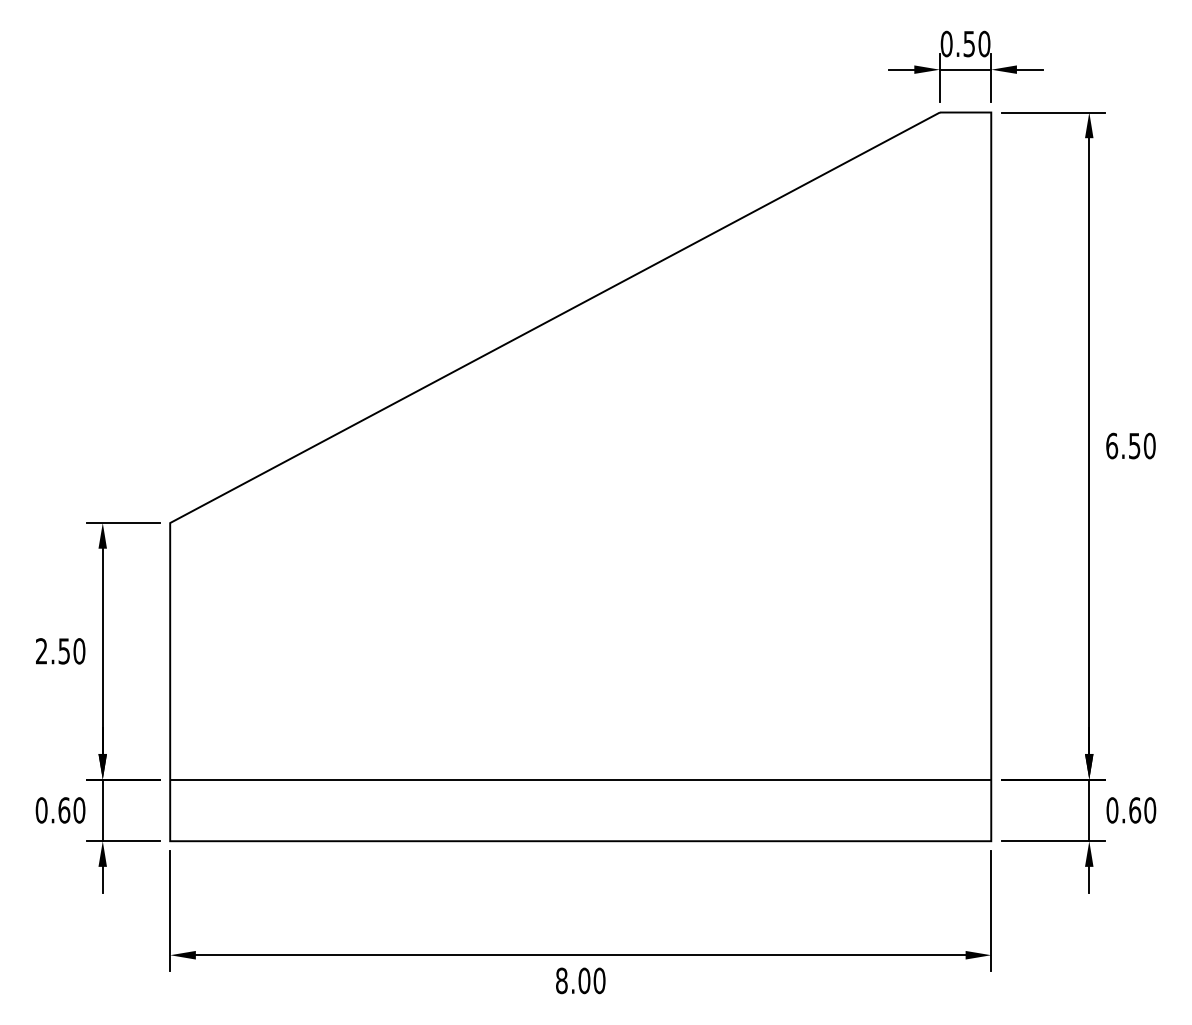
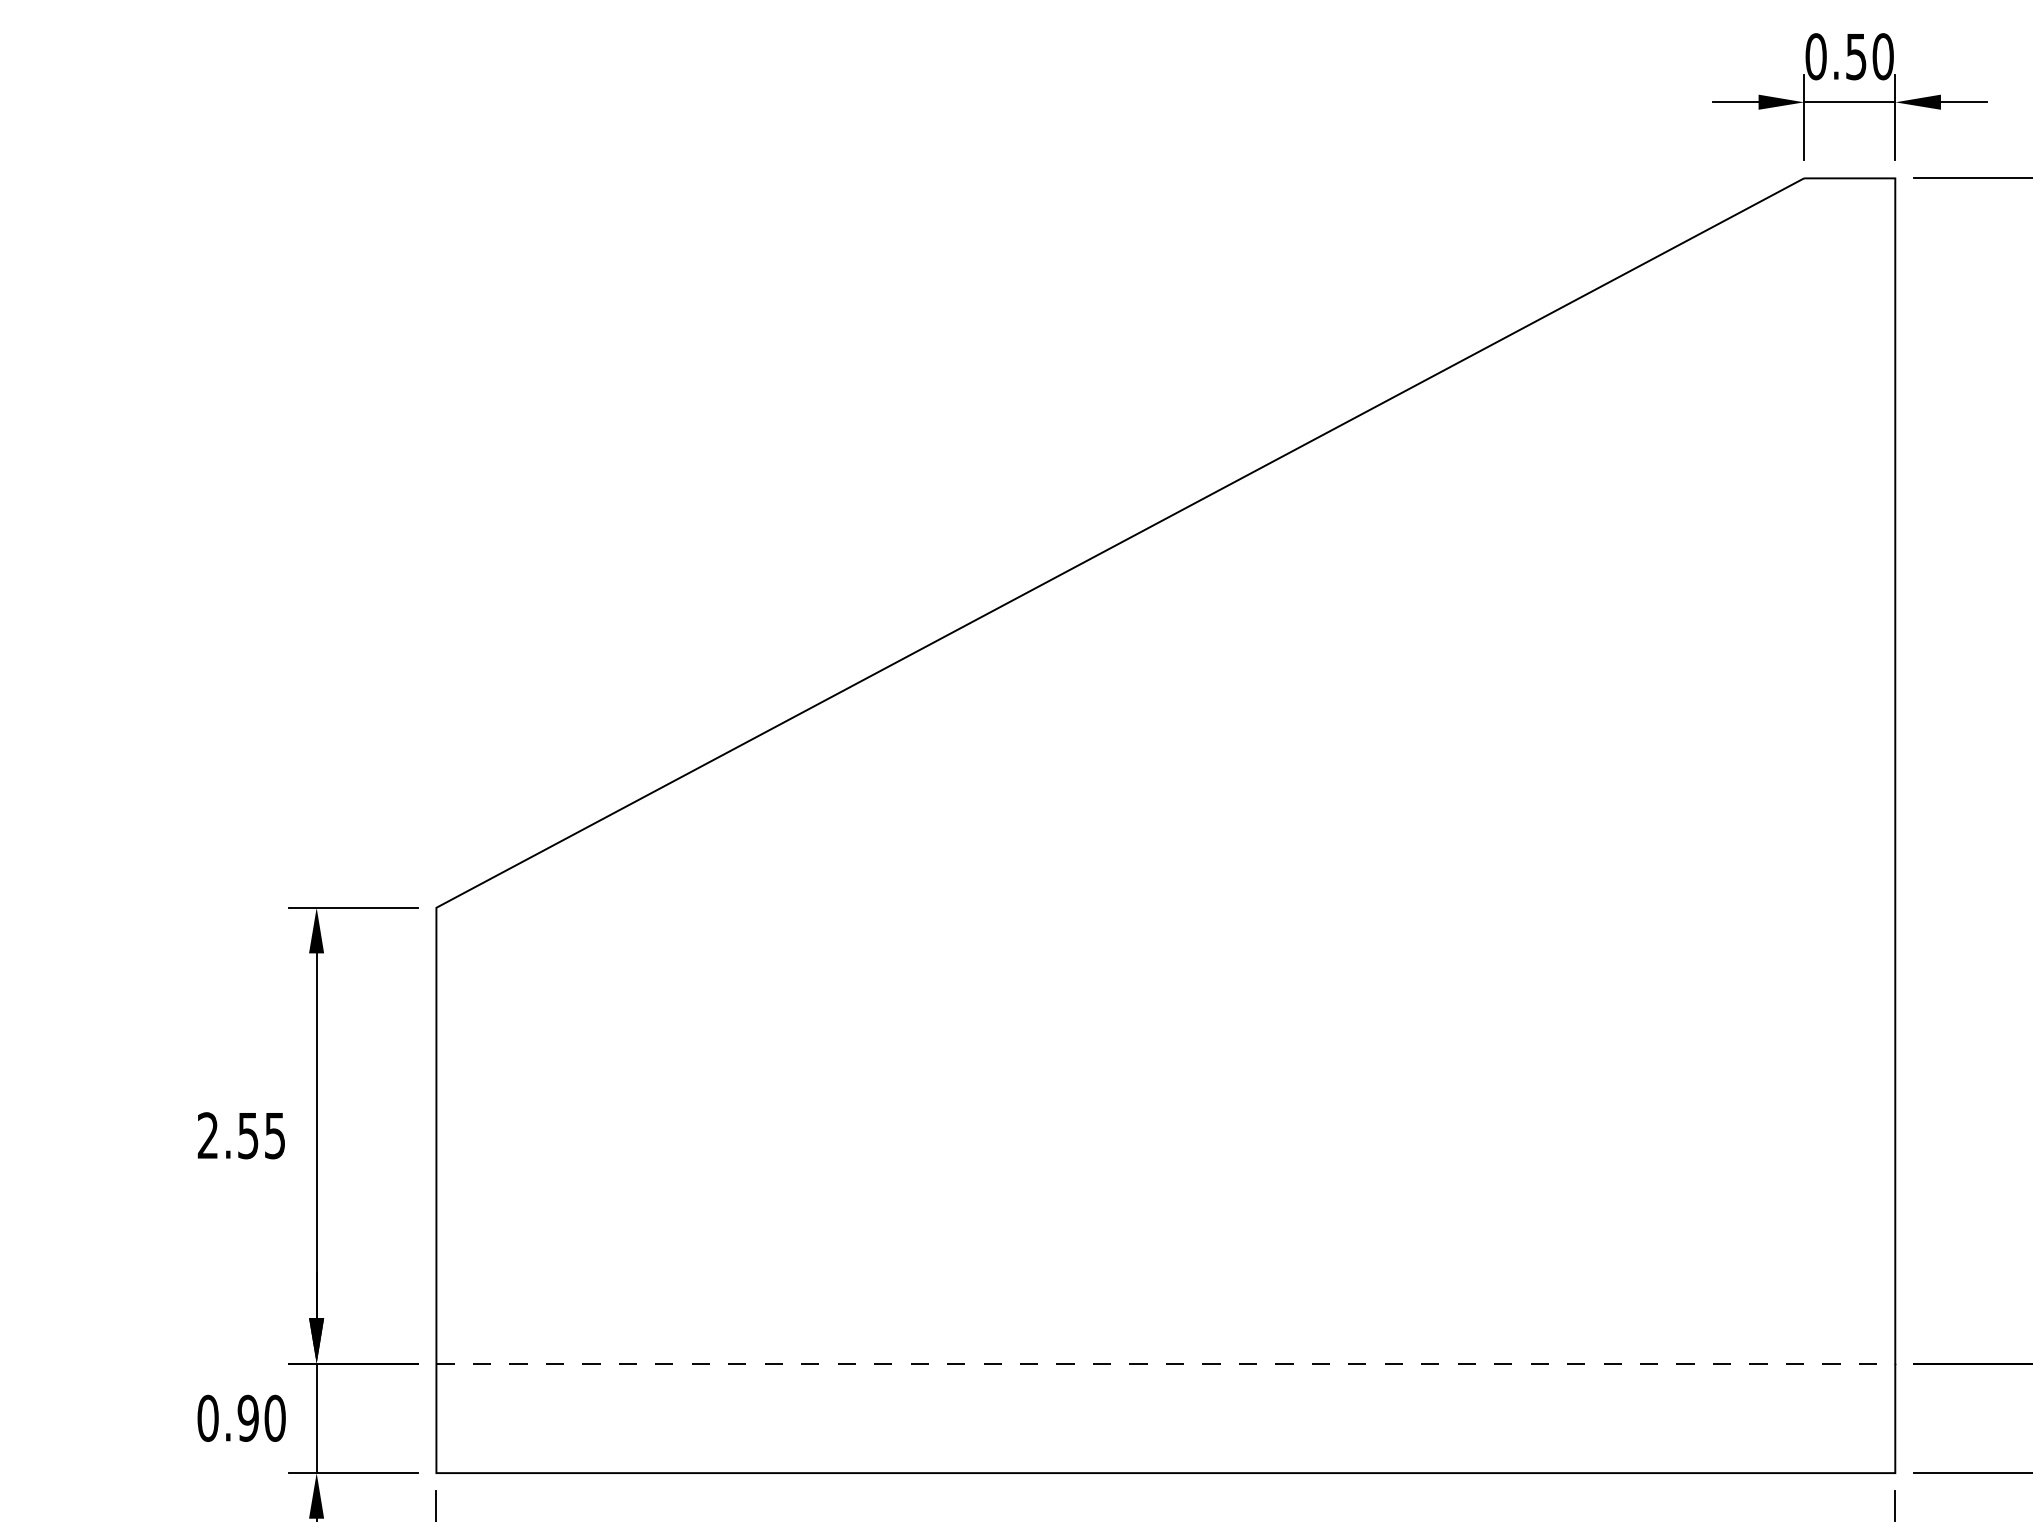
text: (79, 651) -> (275, 1136), 2.50 -> 2.55
line: (580, 779) -> (1165, 1363), solid -> dashed
text: (64, 810) -> (248, 1418), 0.60 -> 0.90

